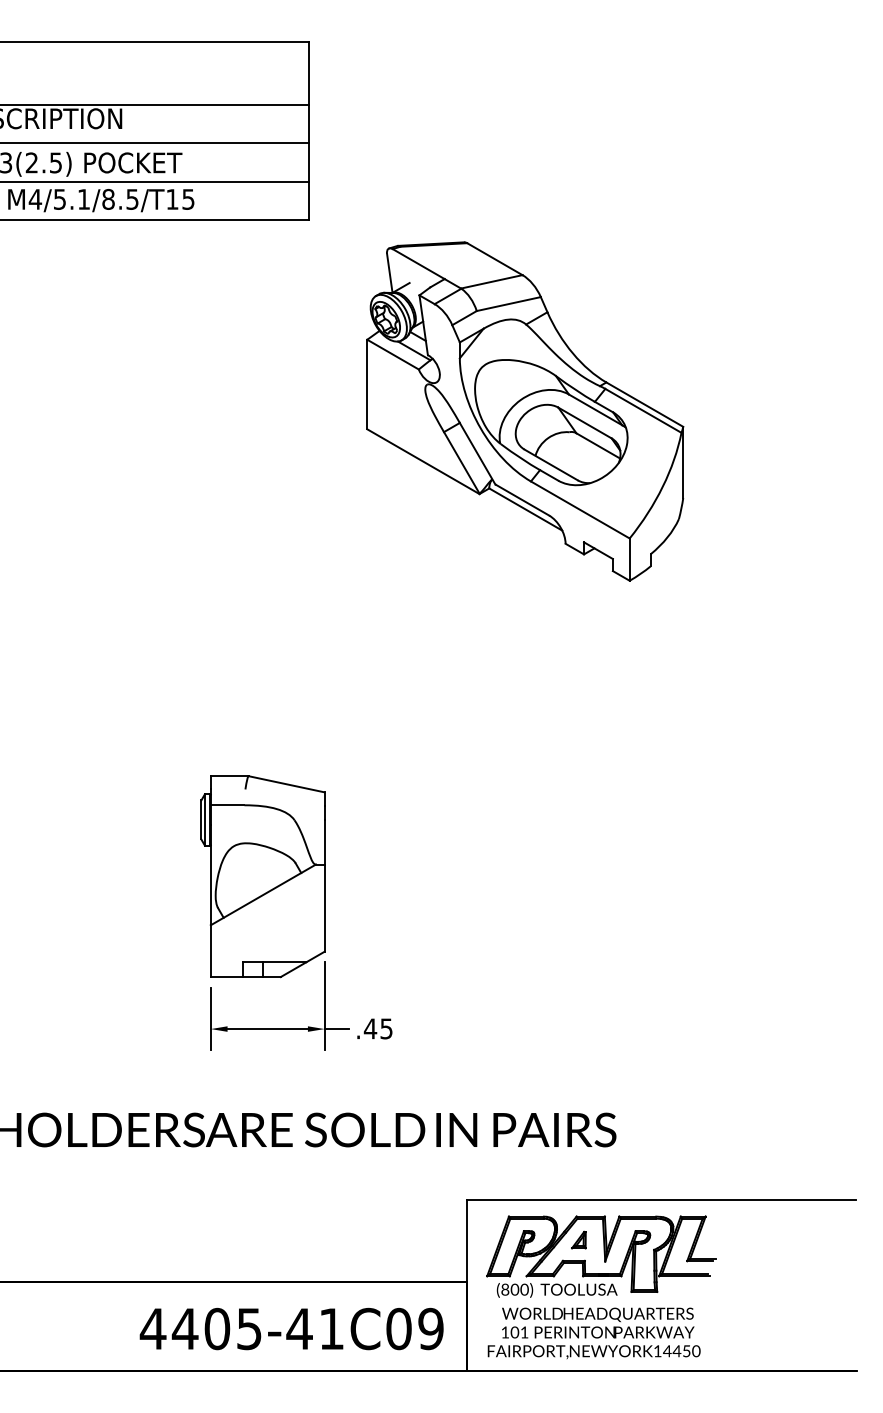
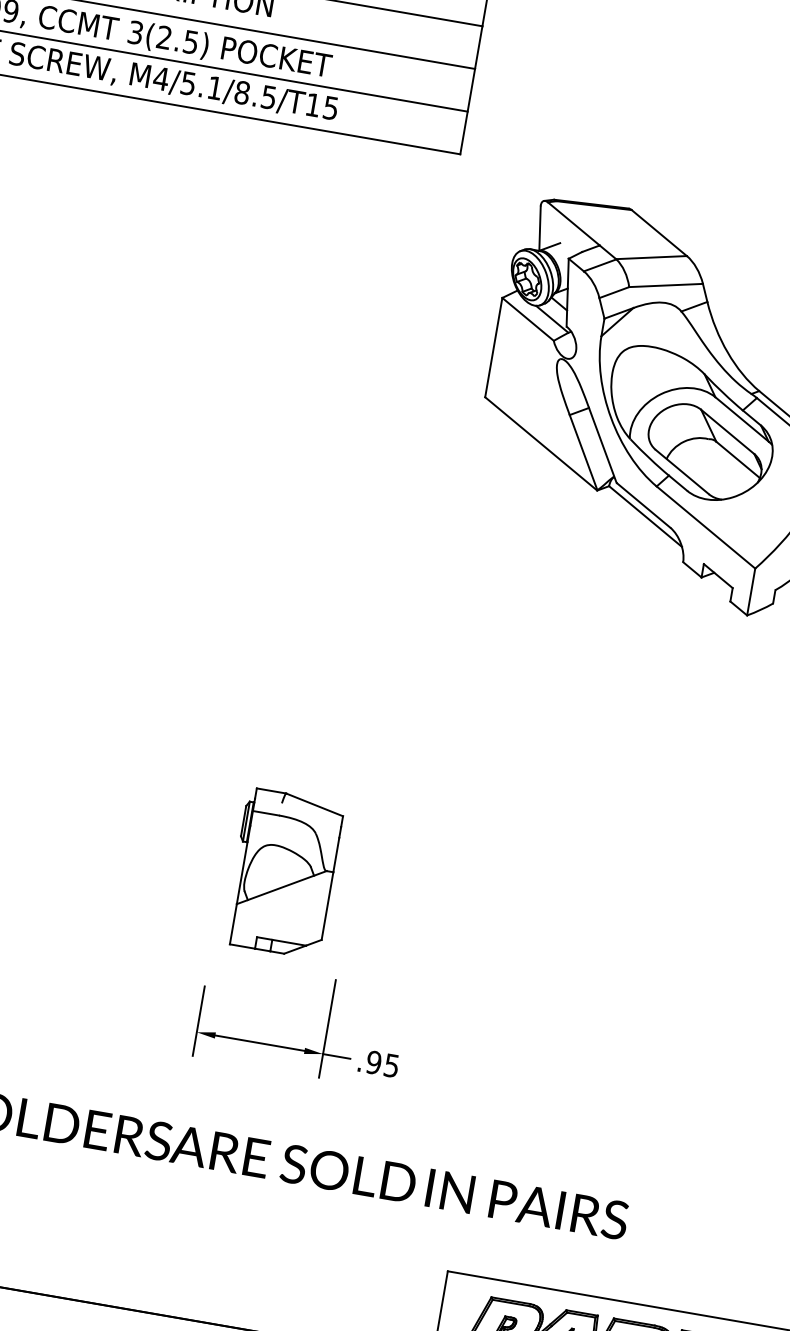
part: (262, 876) -> (283, 873), size x0.7
text: (370, 1028) -> (374, 1062), .45 -> .95

